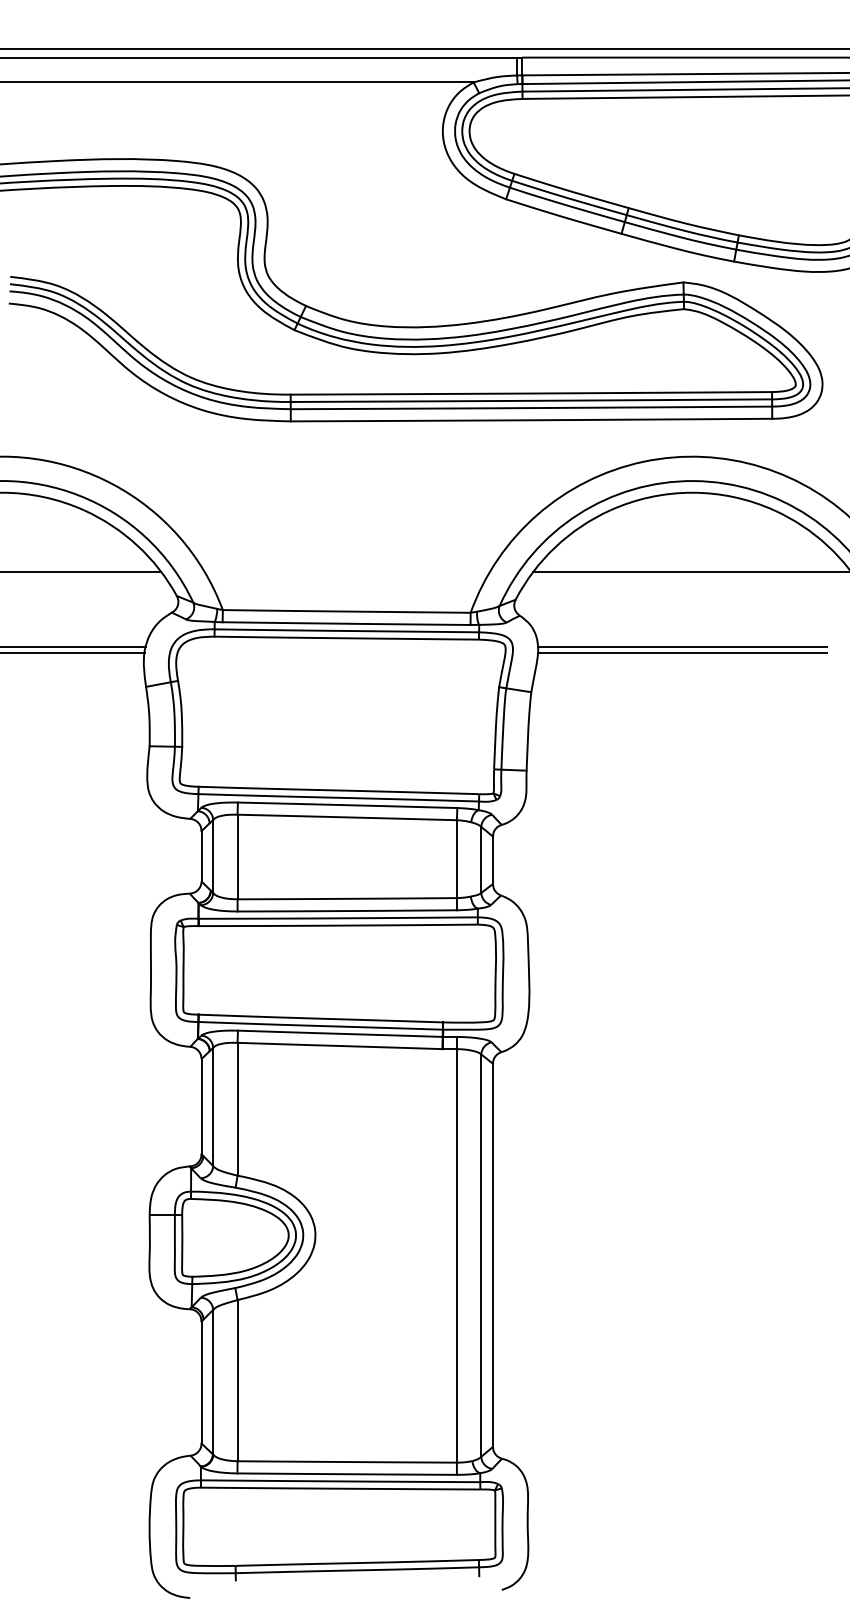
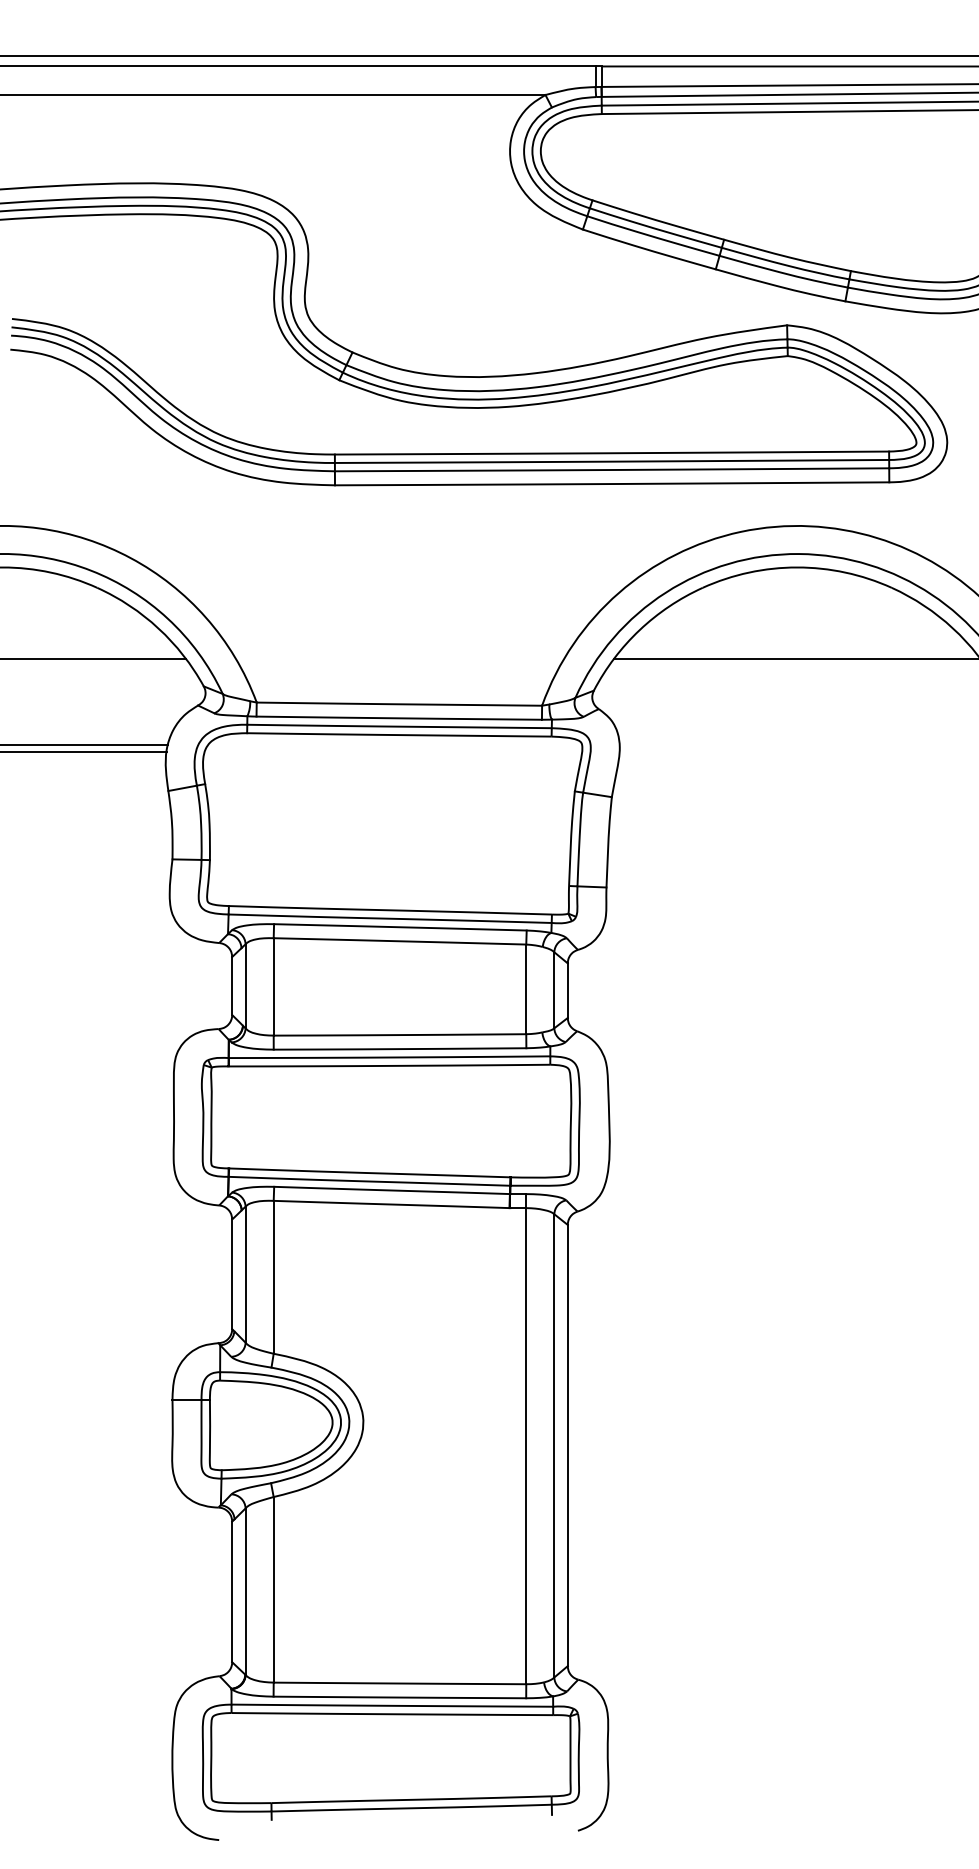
line: (682, 646) -> (785, 744), removed
line: (682, 652) -> (785, 751), removed

